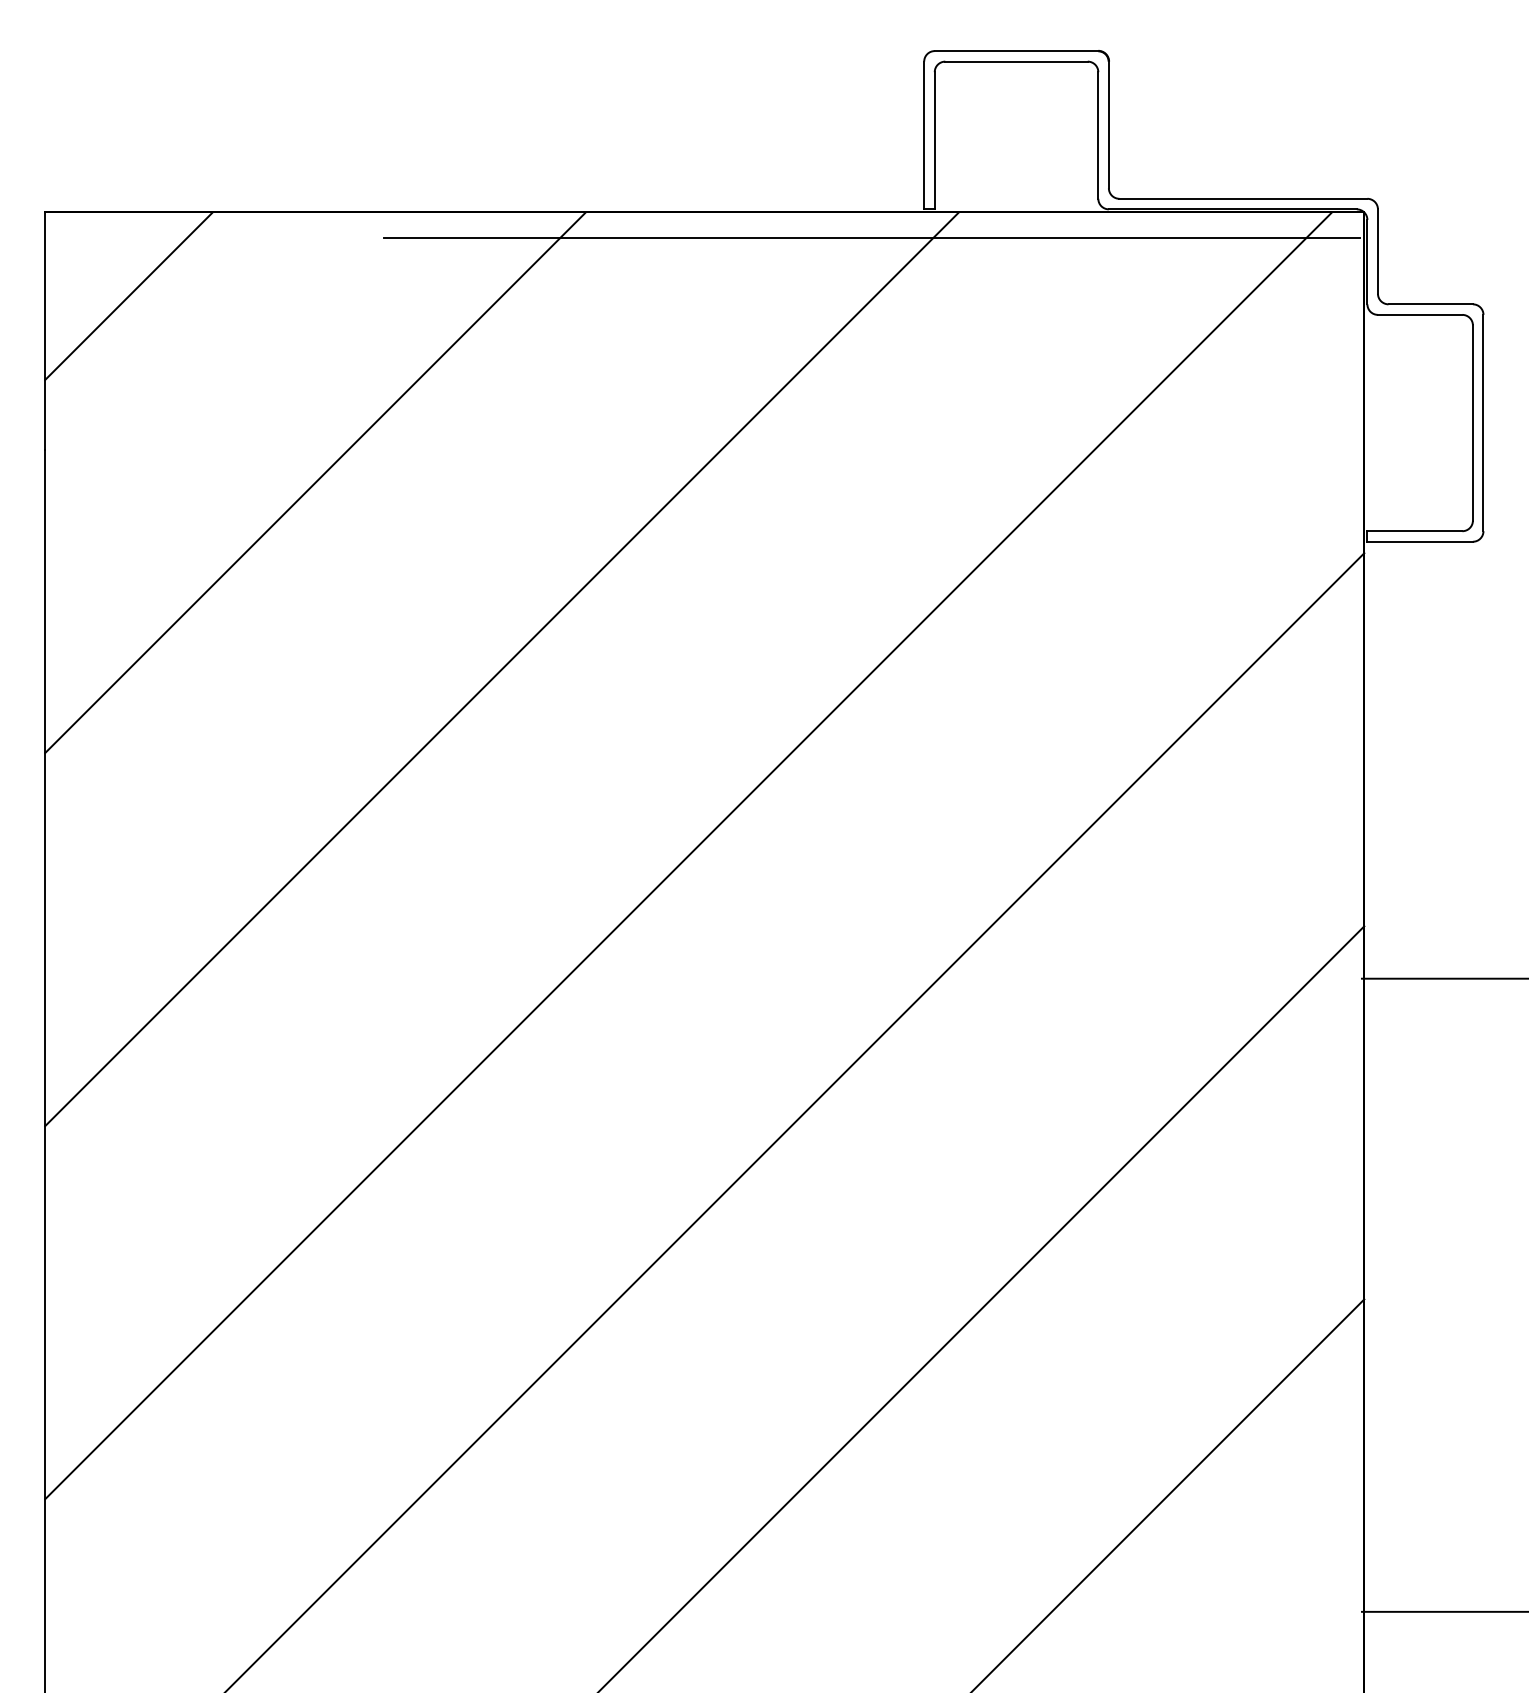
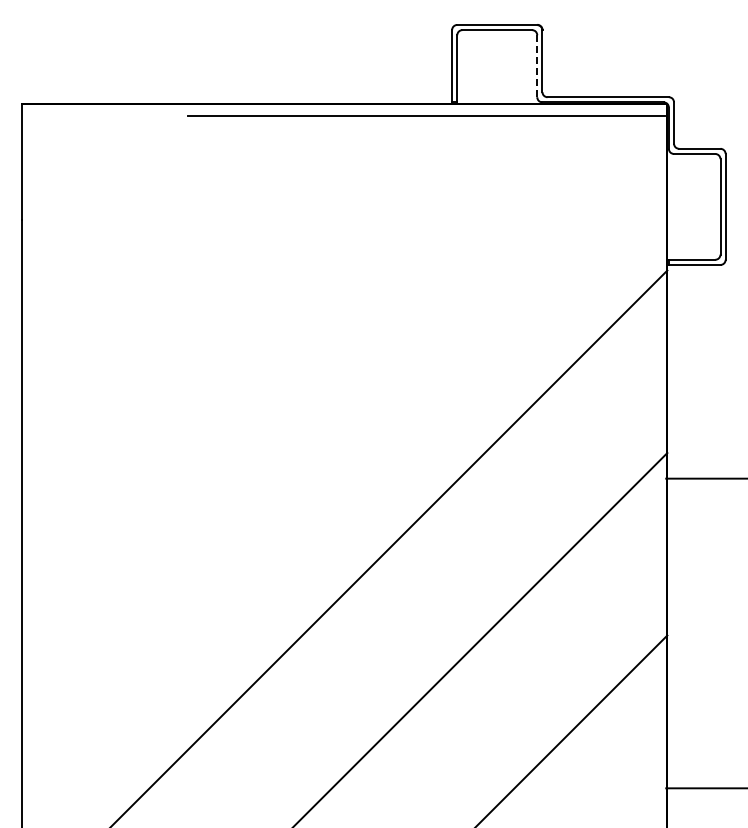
line: (1098, 136) -> (537, 66), solid -> dashed
line: (129, 295) -> (63, 144), removed
line: (315, 481) -> (154, 235), removed
line: (501, 667) -> (245, 326), removed
line: (687, 855) -> (336, 418), removed

